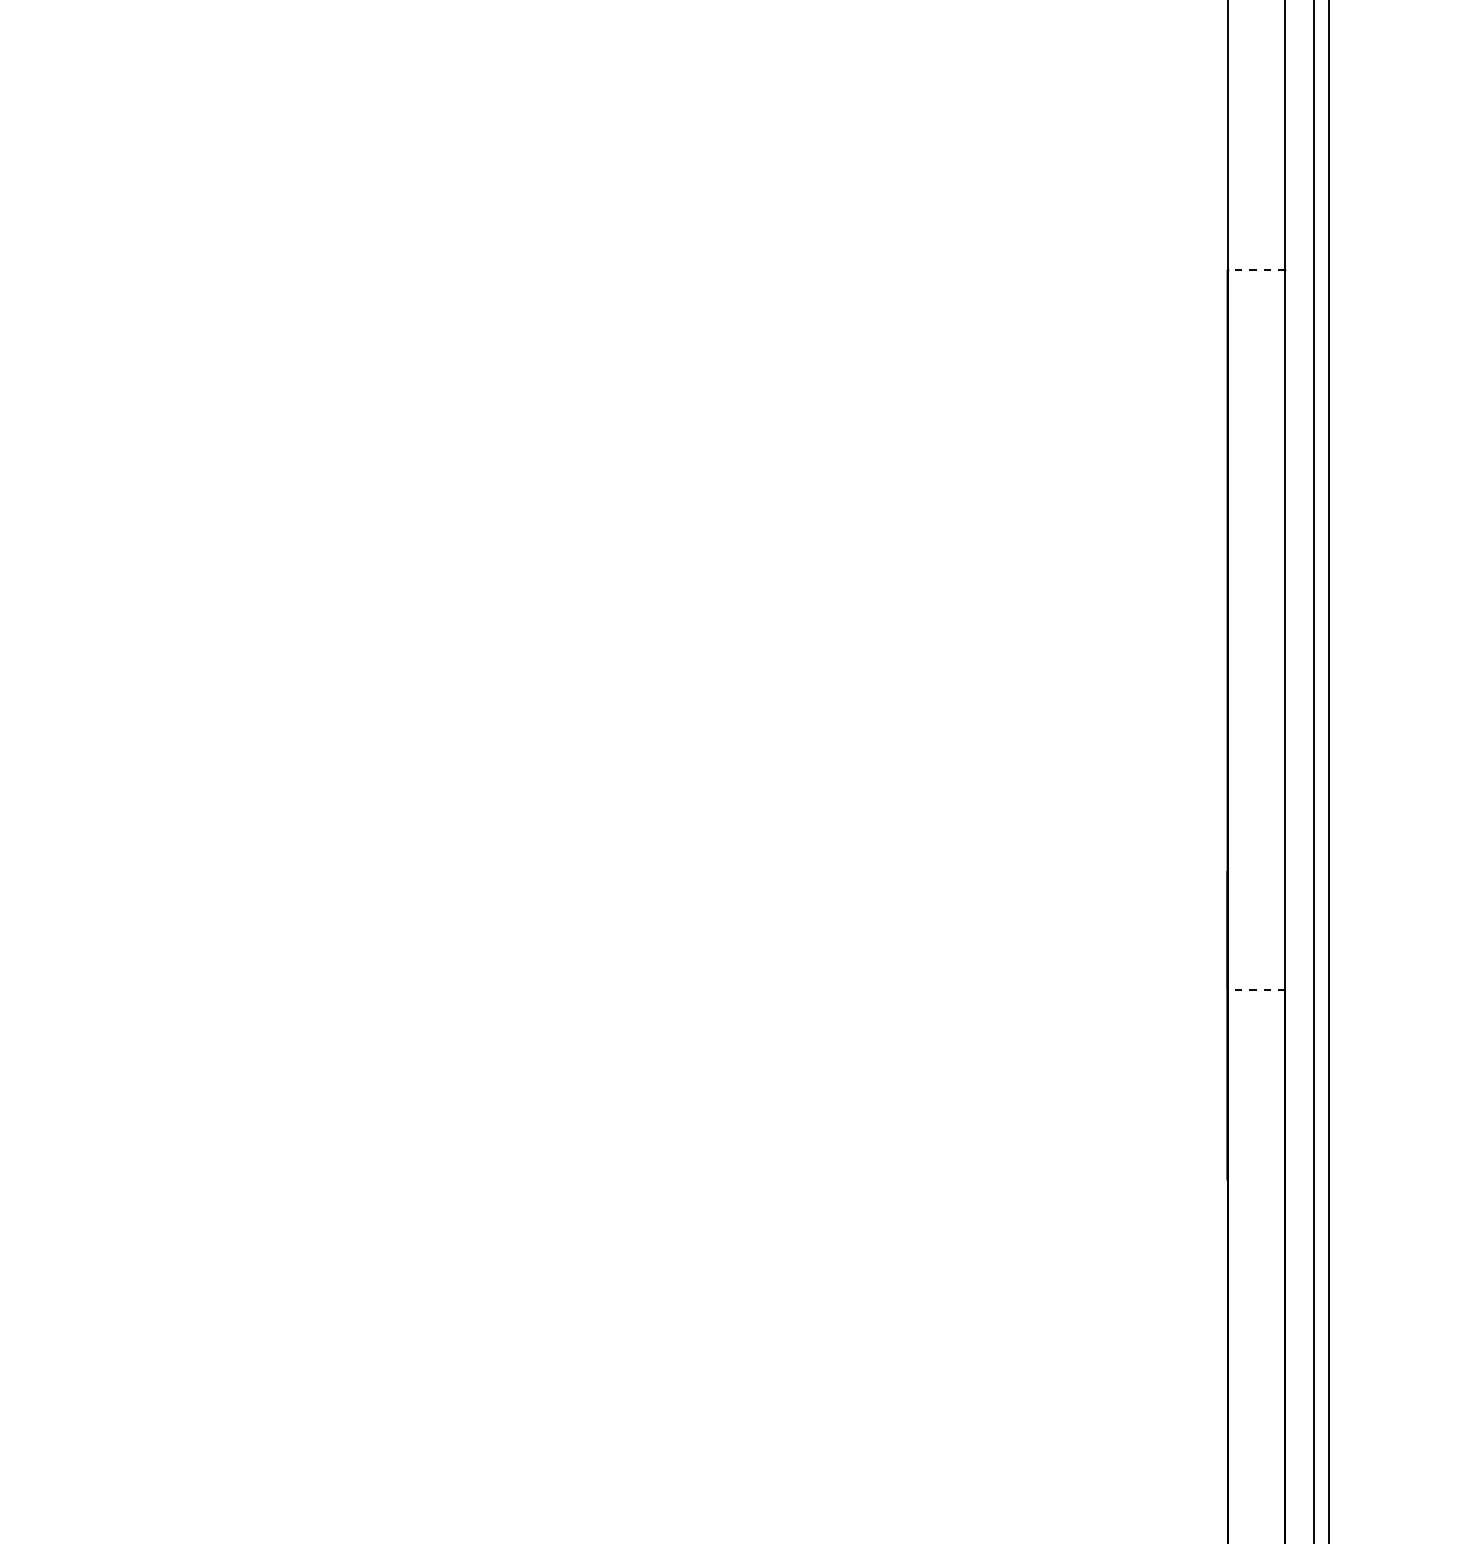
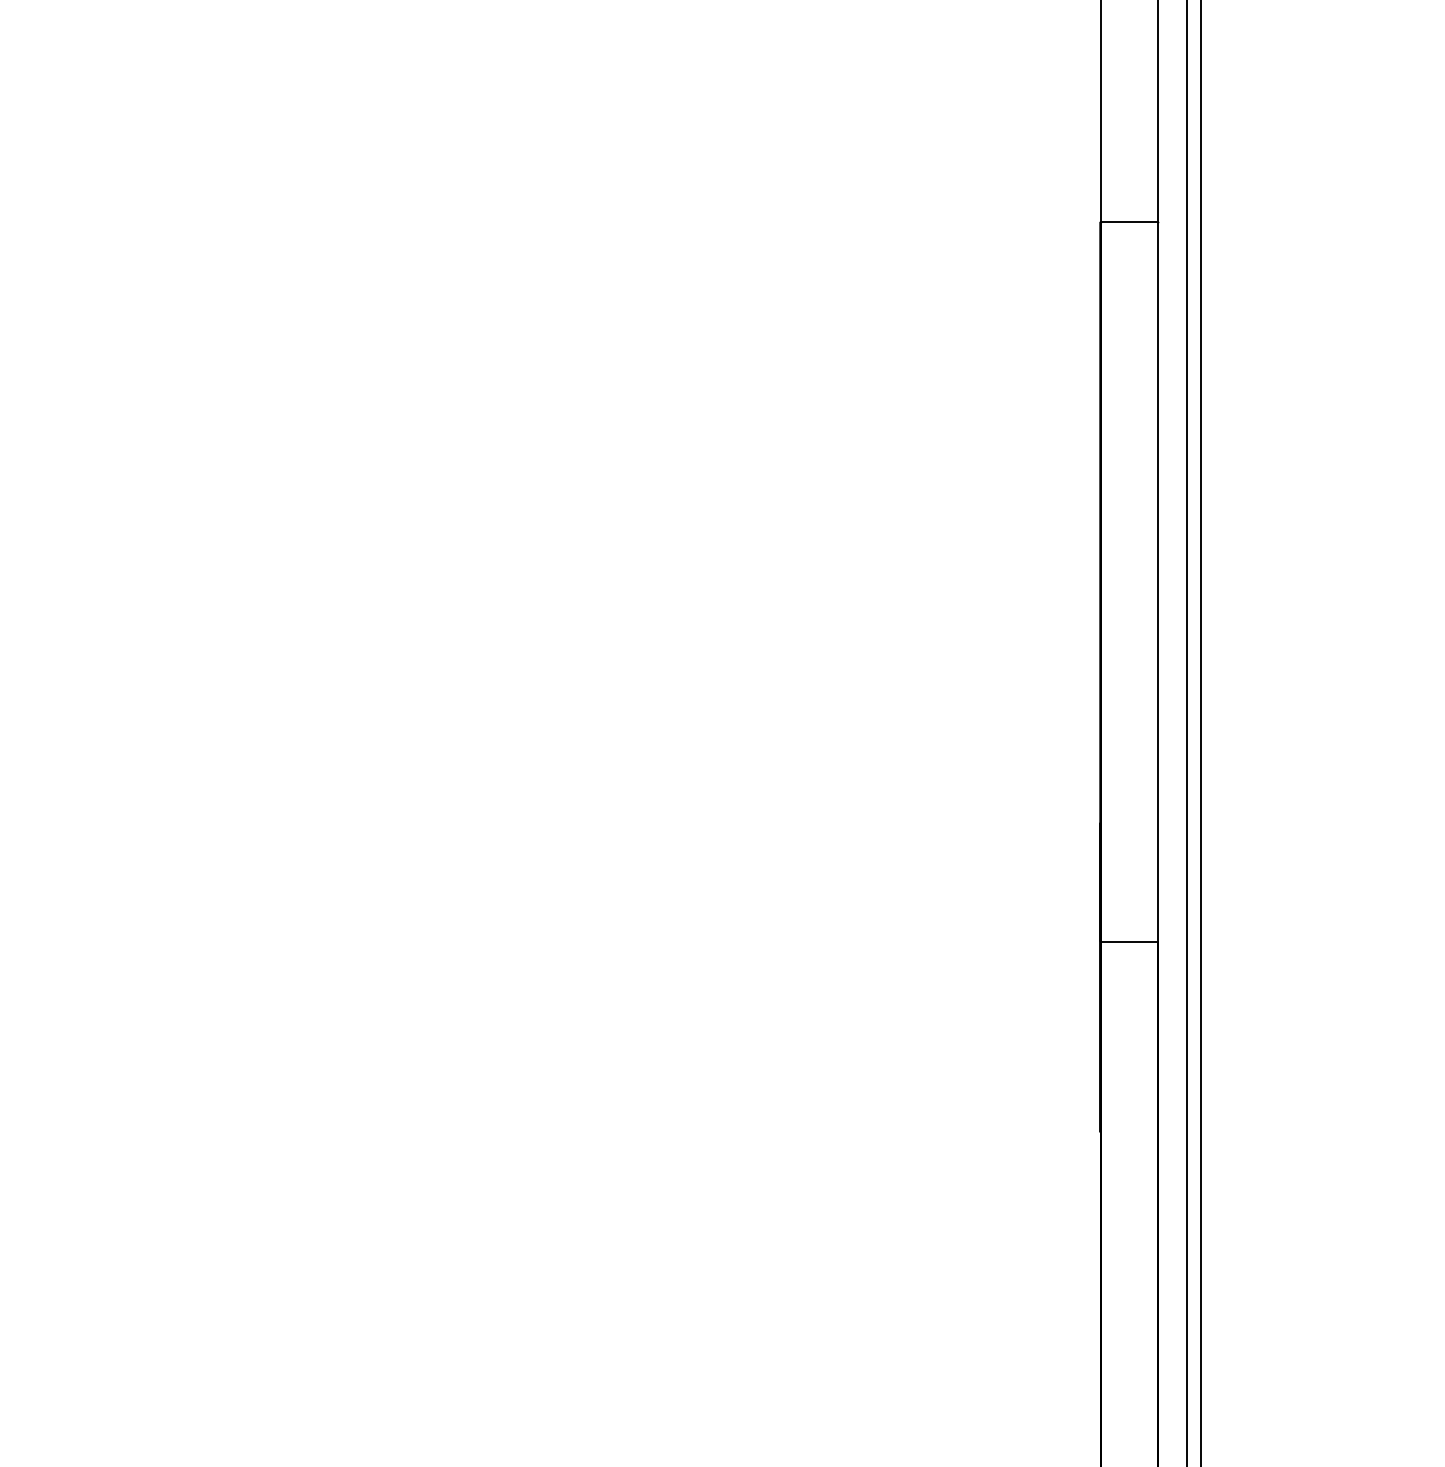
line: (1256, 269) -> (1129, 221), dashed -> solid
line: (1256, 989) -> (1129, 941), dashed -> solid

